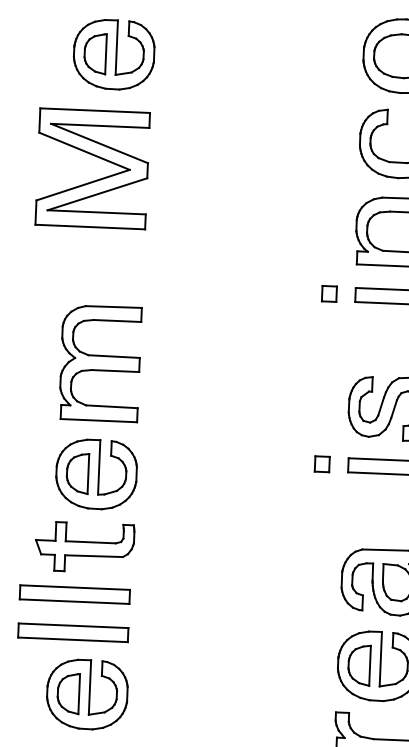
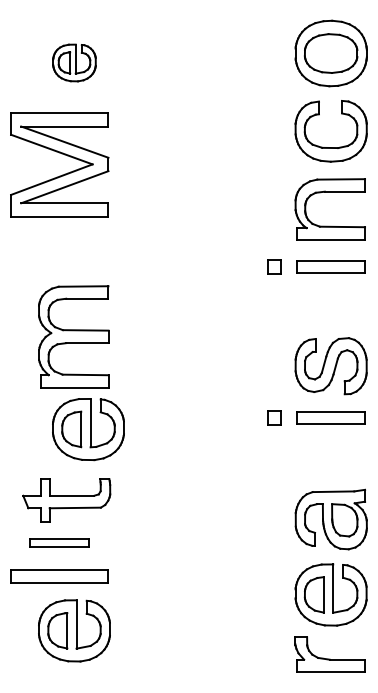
part: (114, 54) -> (74, 62), size x0.6
part: (96, 474) -> (88, 429), moved
part: (74, 594) -> (59, 542), size x0.6

